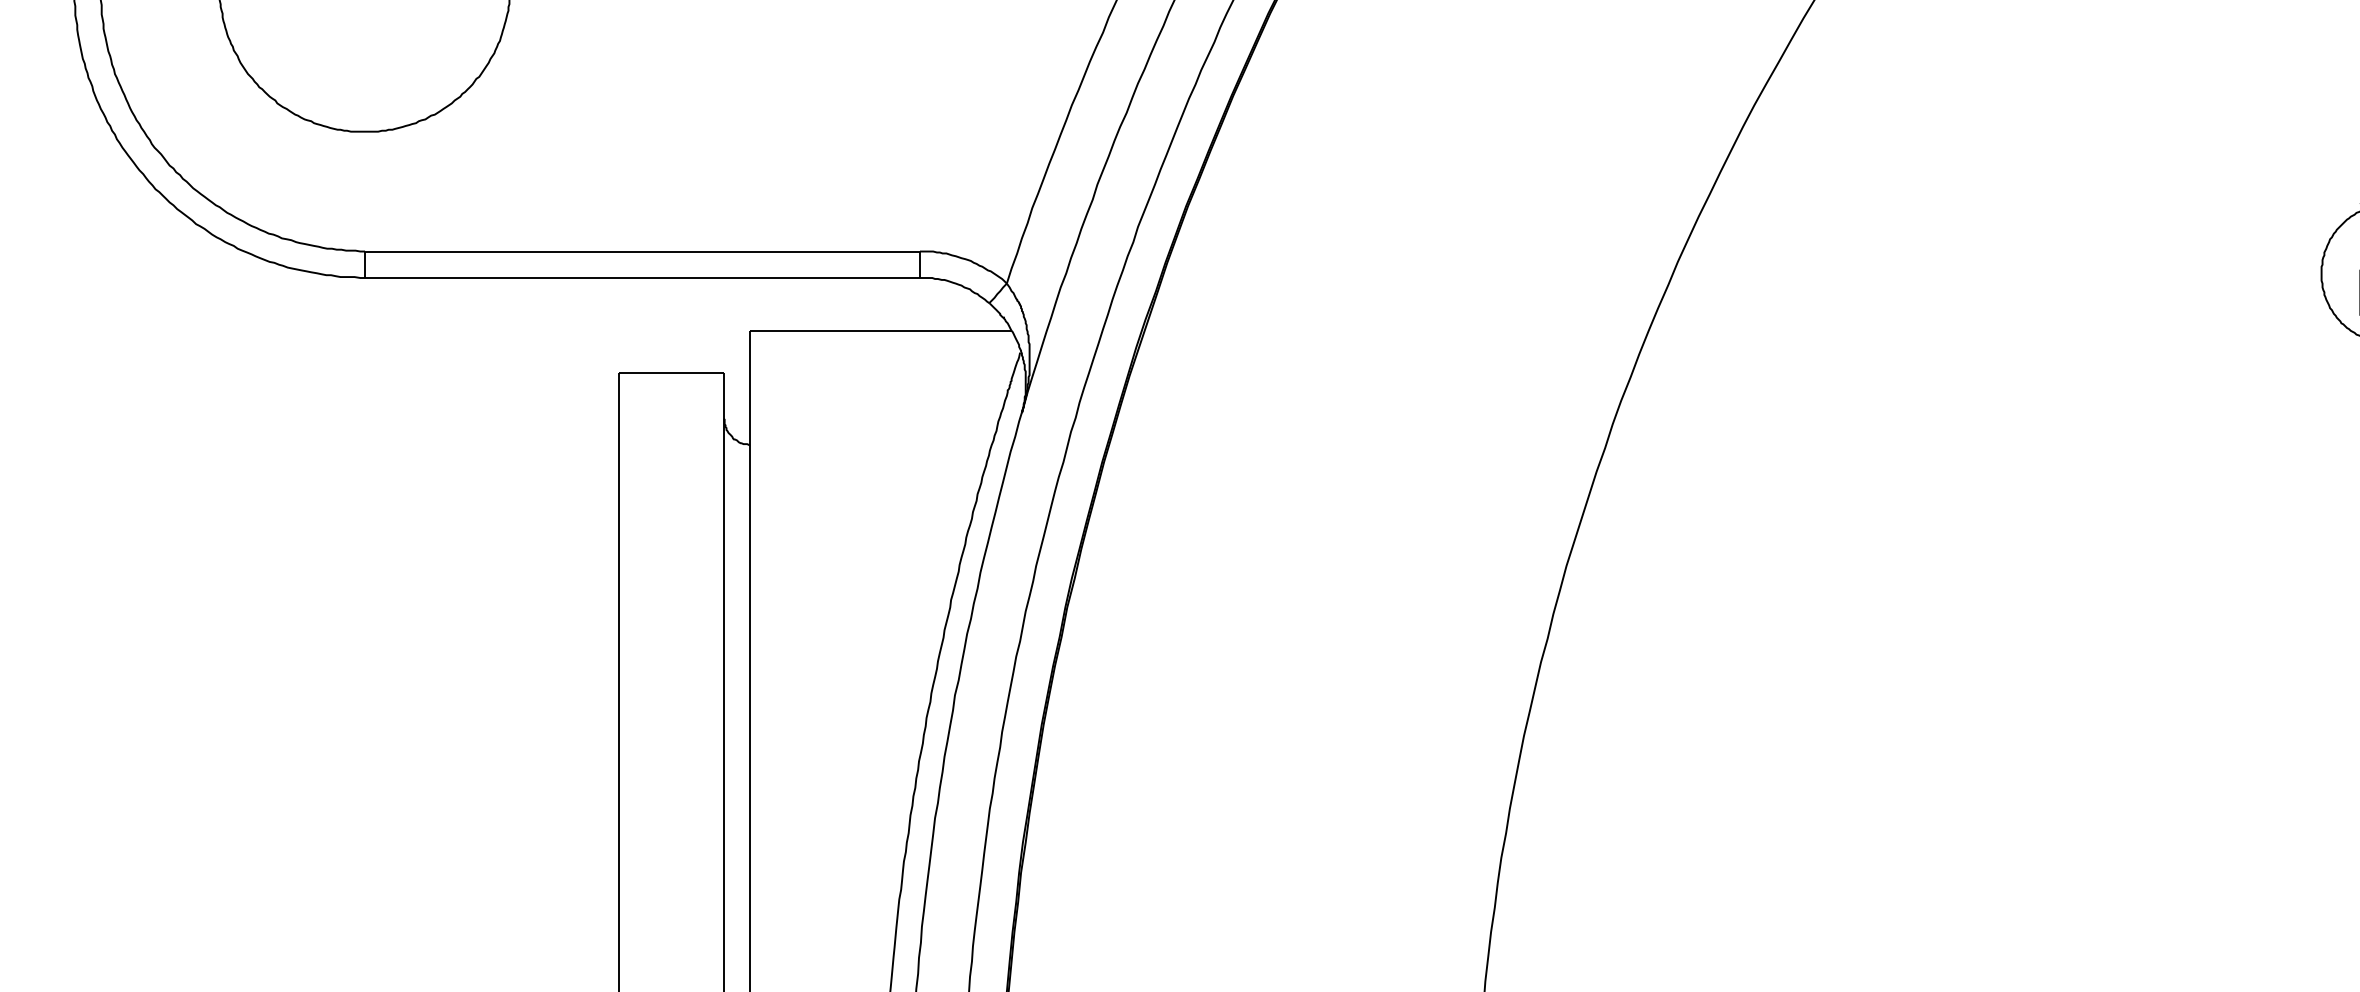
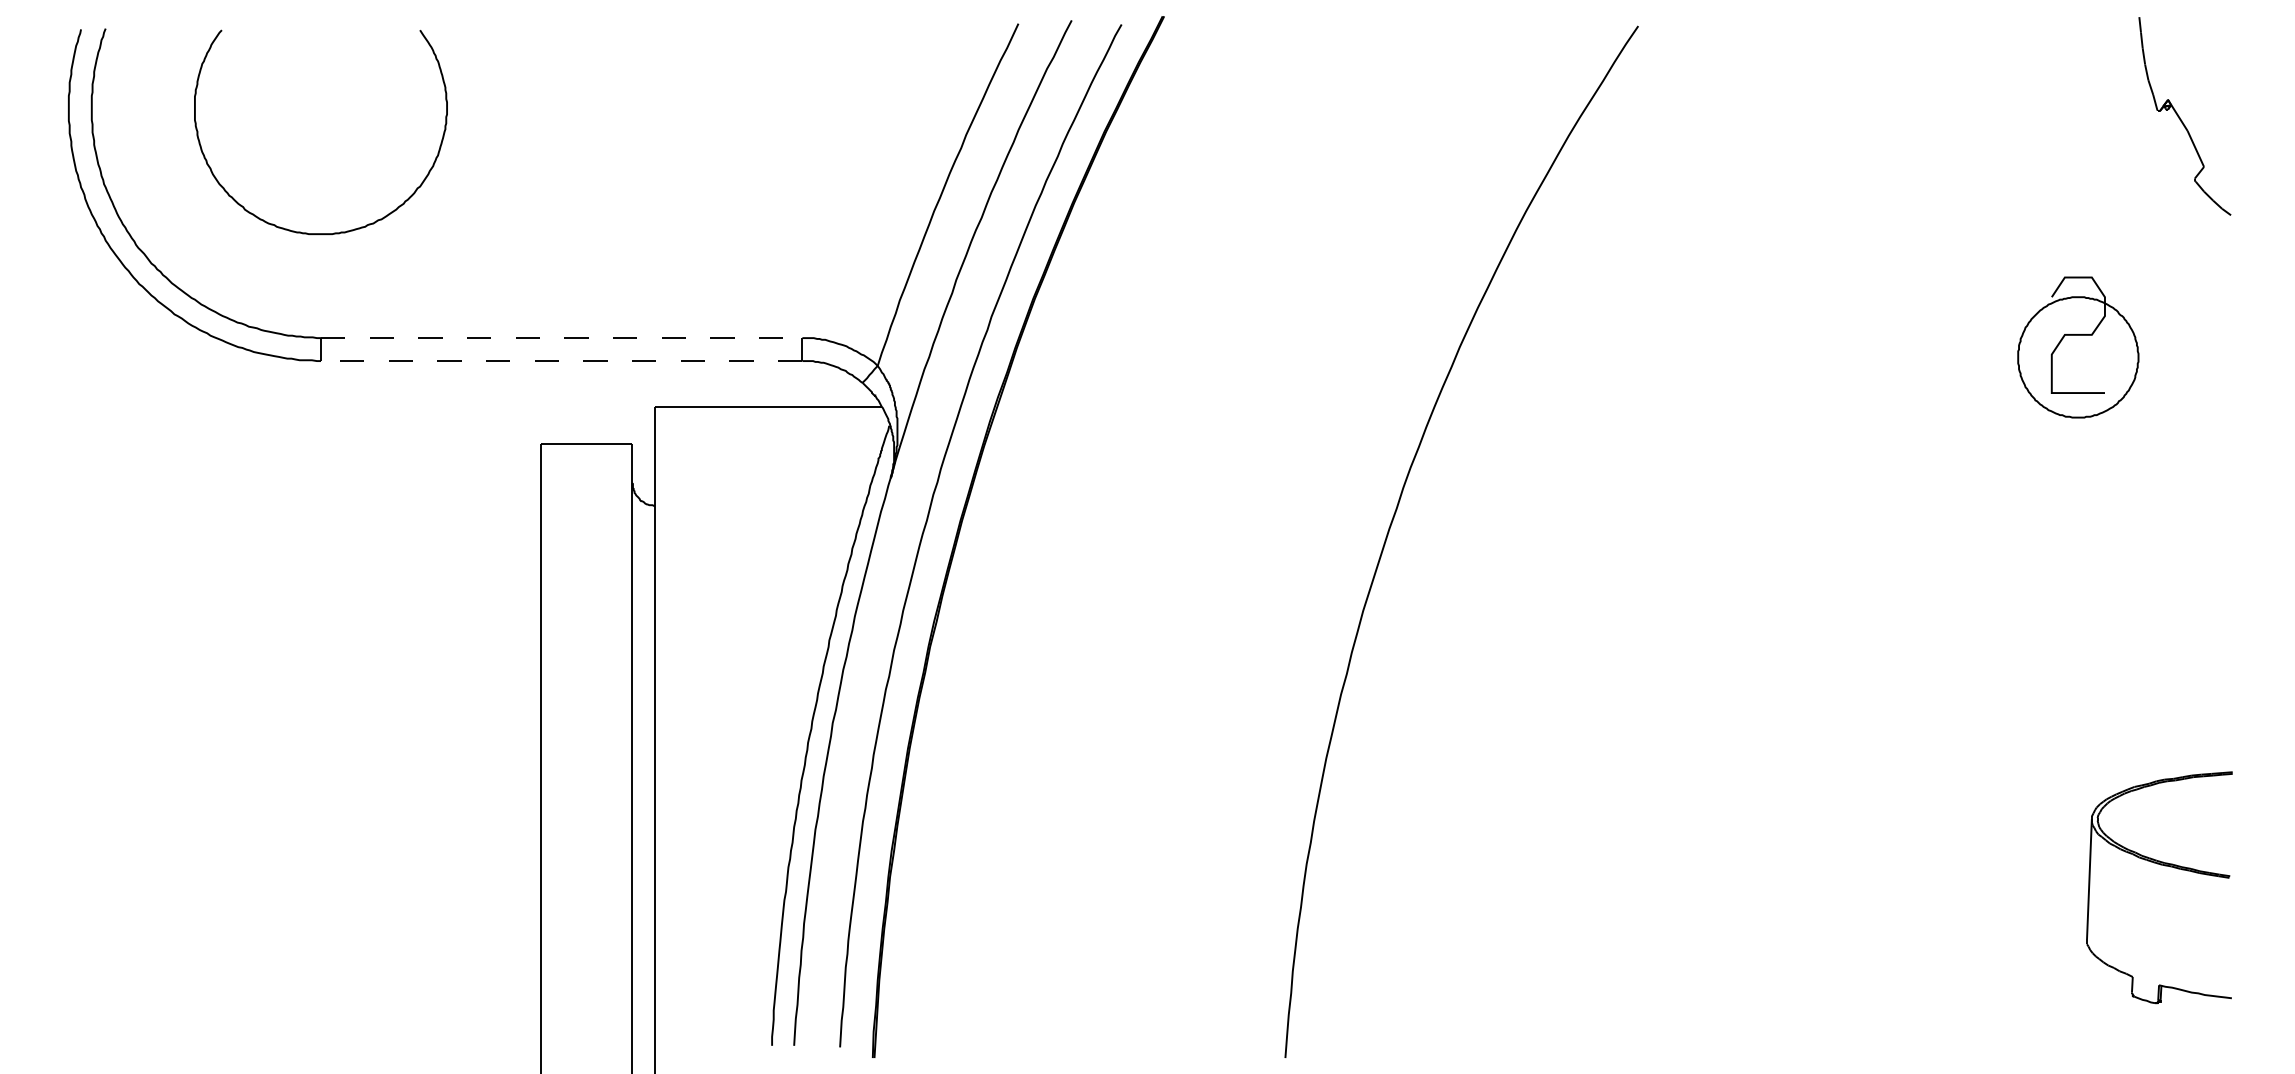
line: (642, 251) -> (561, 338), solid -> dashed
line: (642, 278) -> (561, 361), solid -> dashed

